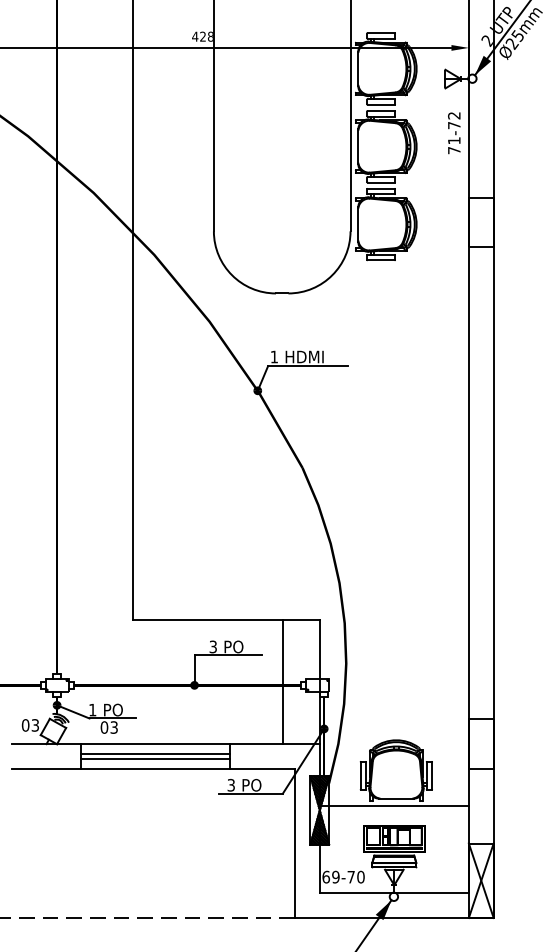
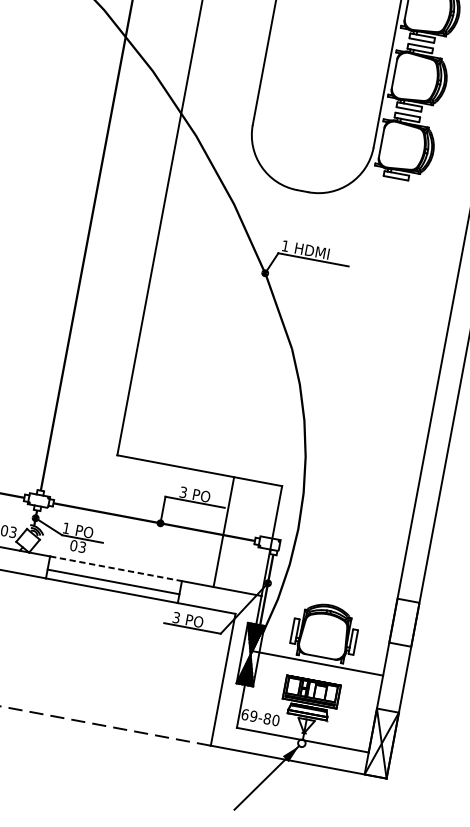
line: (282, 681) -> (223, 531), moved
line: (155, 744) -> (116, 569), solid -> dashed
line: (154, 754) -> (113, 577), removed
text: (350, 876) -> (266, 718), 69-70 -> 69-80

